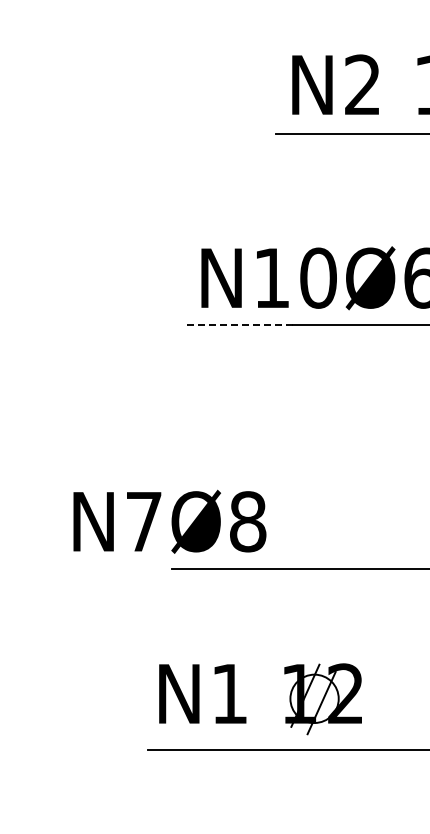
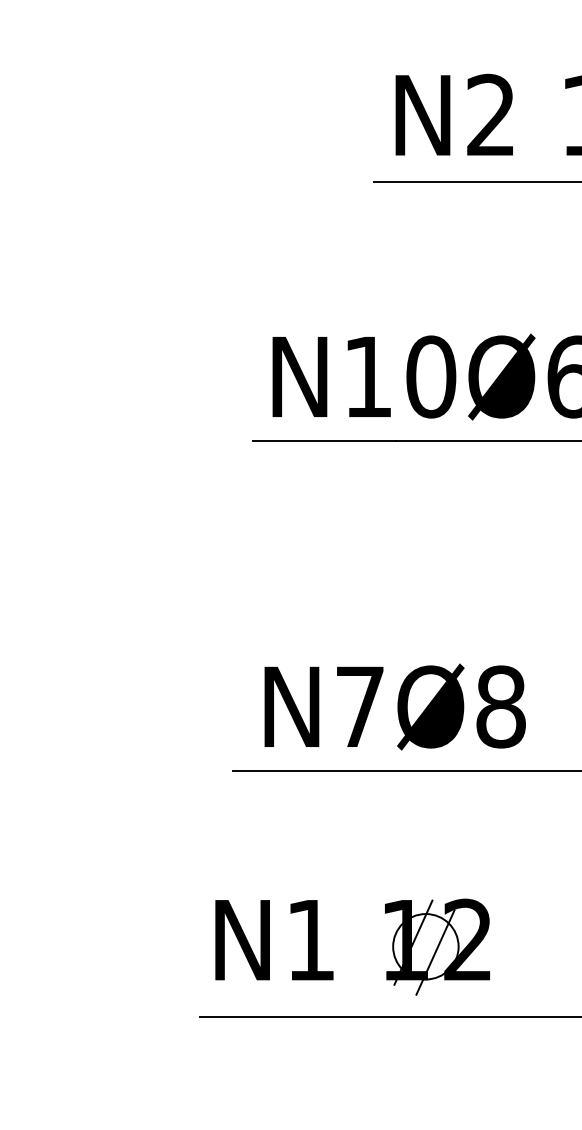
line: (239, 325) -> (324, 441), dashed -> solid
text: (169, 521) -> (394, 706), moved

